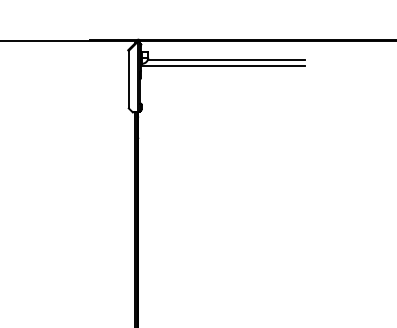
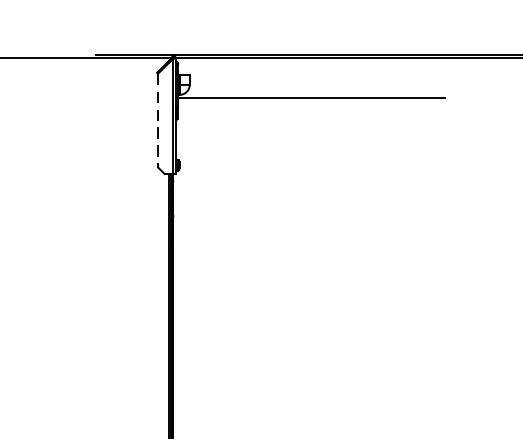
line: (226, 60) -> (316, 89), removed
line: (128, 79) -> (157, 120), solid -> dashed

